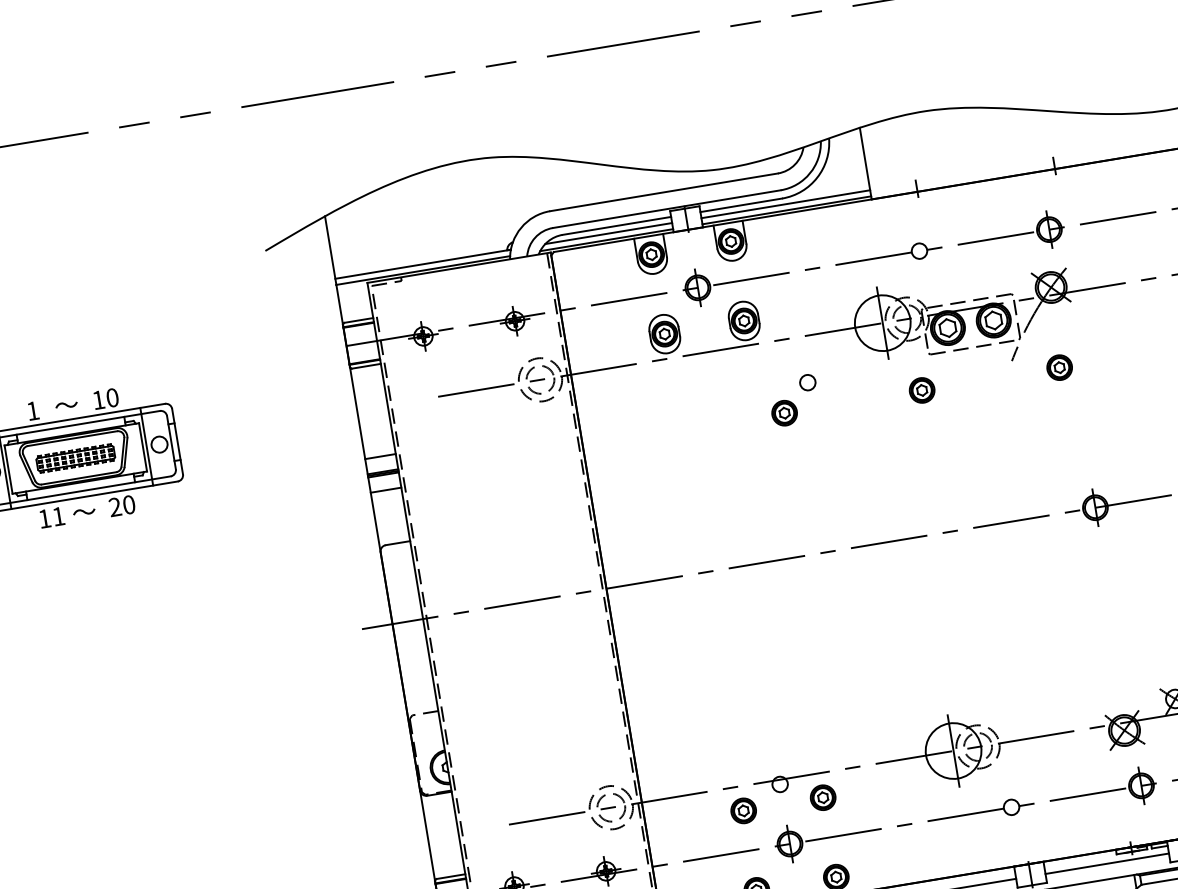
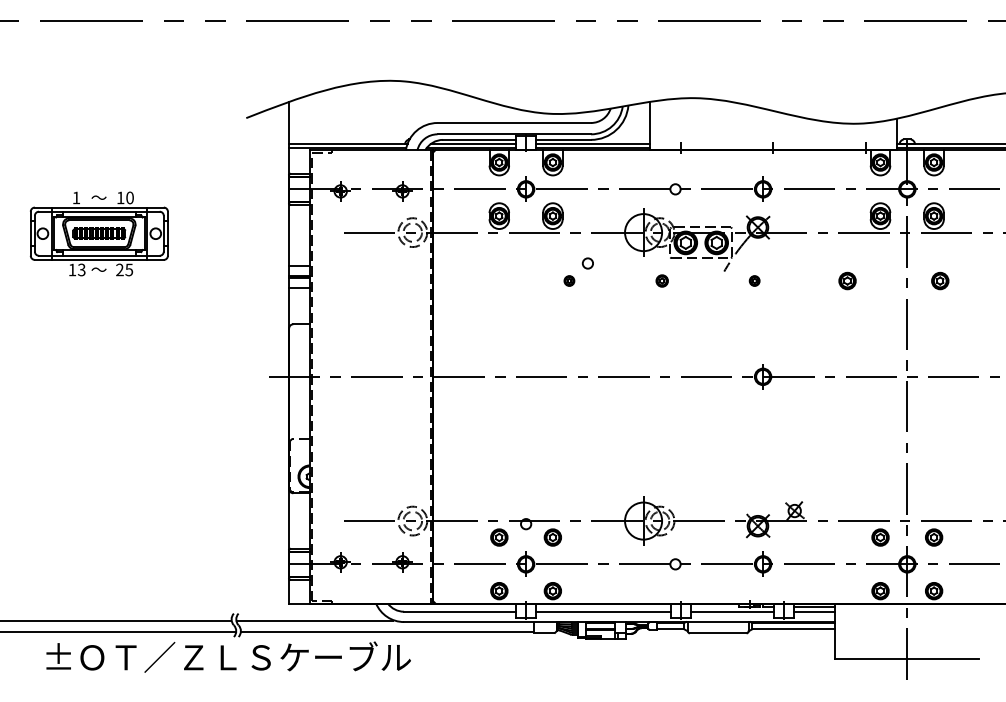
part: (1059, 366) -> (754, 280), size x0.6
part: (922, 389) -> (662, 280), size x0.7
part: (784, 412) -> (569, 280), size x0.6
text: (129, 504) -> (129, 269), 20 -> 25
text: (58, 515) -> (81, 269), 11 -> 13

